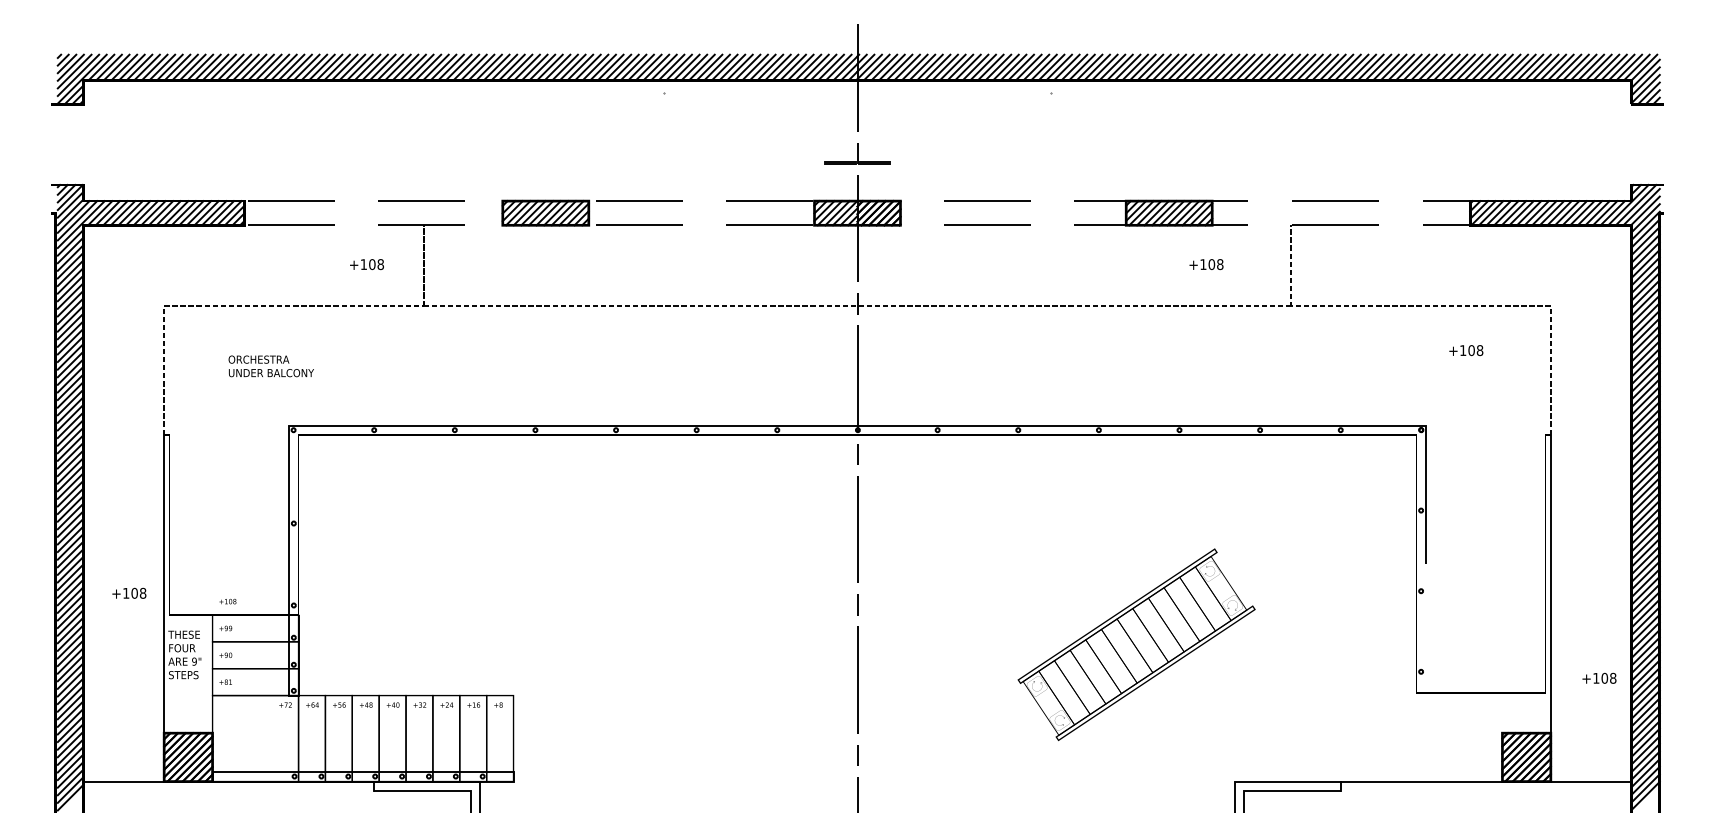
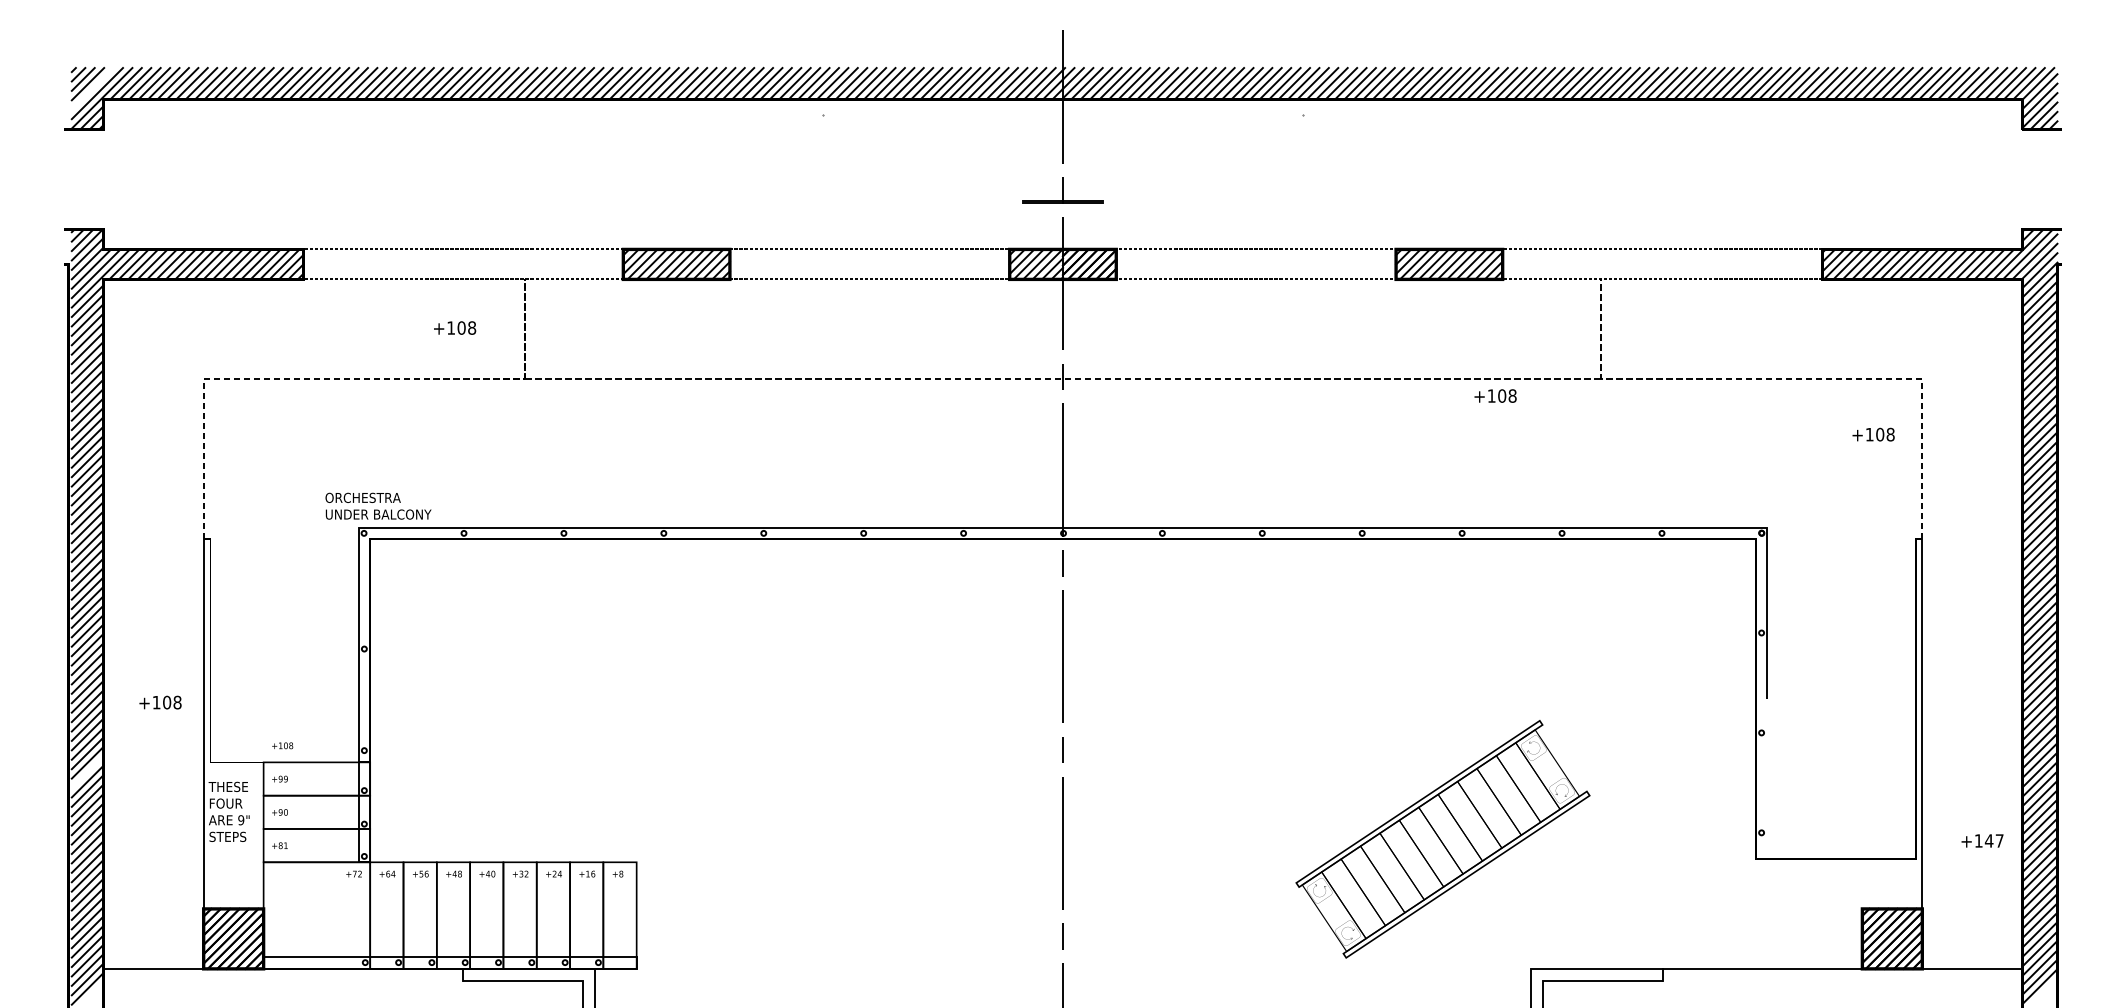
line: (74, 71) -> (92, 88), removed
text: (1206, 264) -> (1495, 395), moved
text: (1466, 350) -> (1873, 434), moved
text: (271, 365) -> (378, 505), moved
text: (129, 593) -> (160, 702), moved
line: (70, 623) -> (87, 772), removed
part: (1136, 644) -> (1442, 839), moved
text: (1608, 677) -> (1993, 840), +108 -> +147

